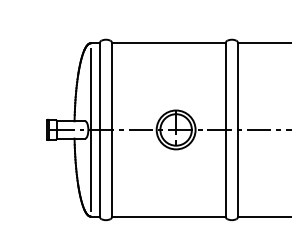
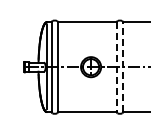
line: (225, 130) -> (116, 67), solid -> dashed
line: (238, 130) -> (123, 67), solid -> dashed

